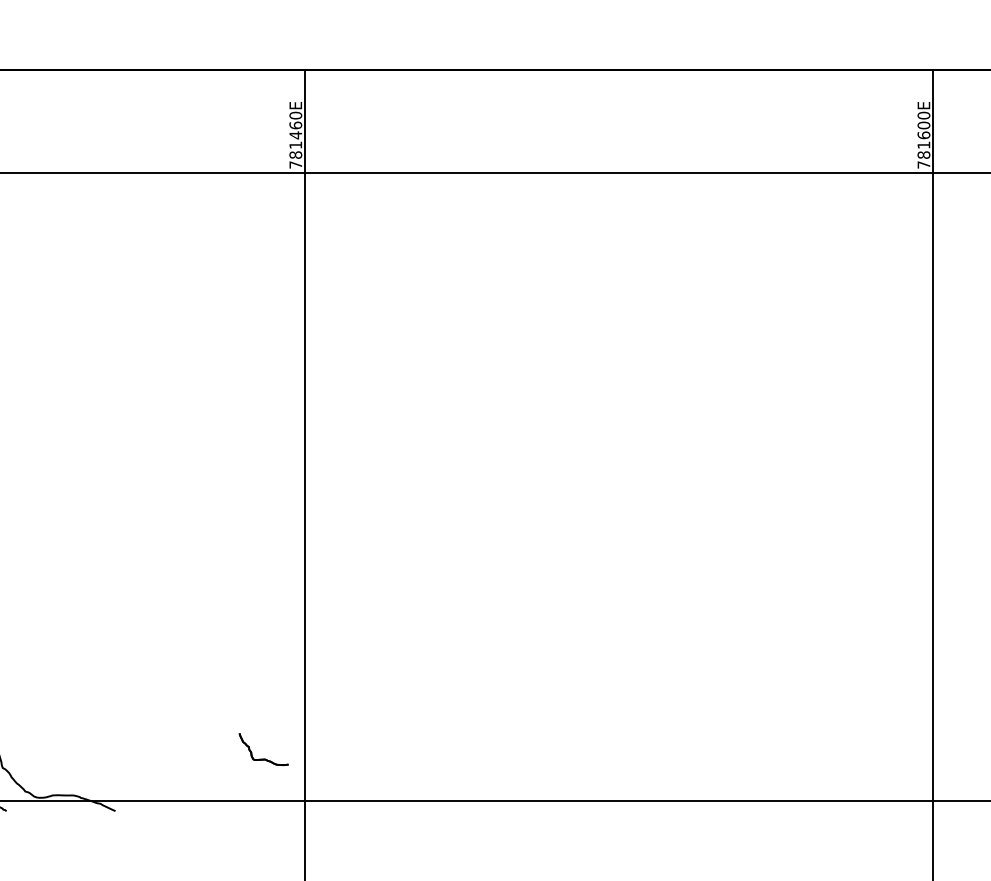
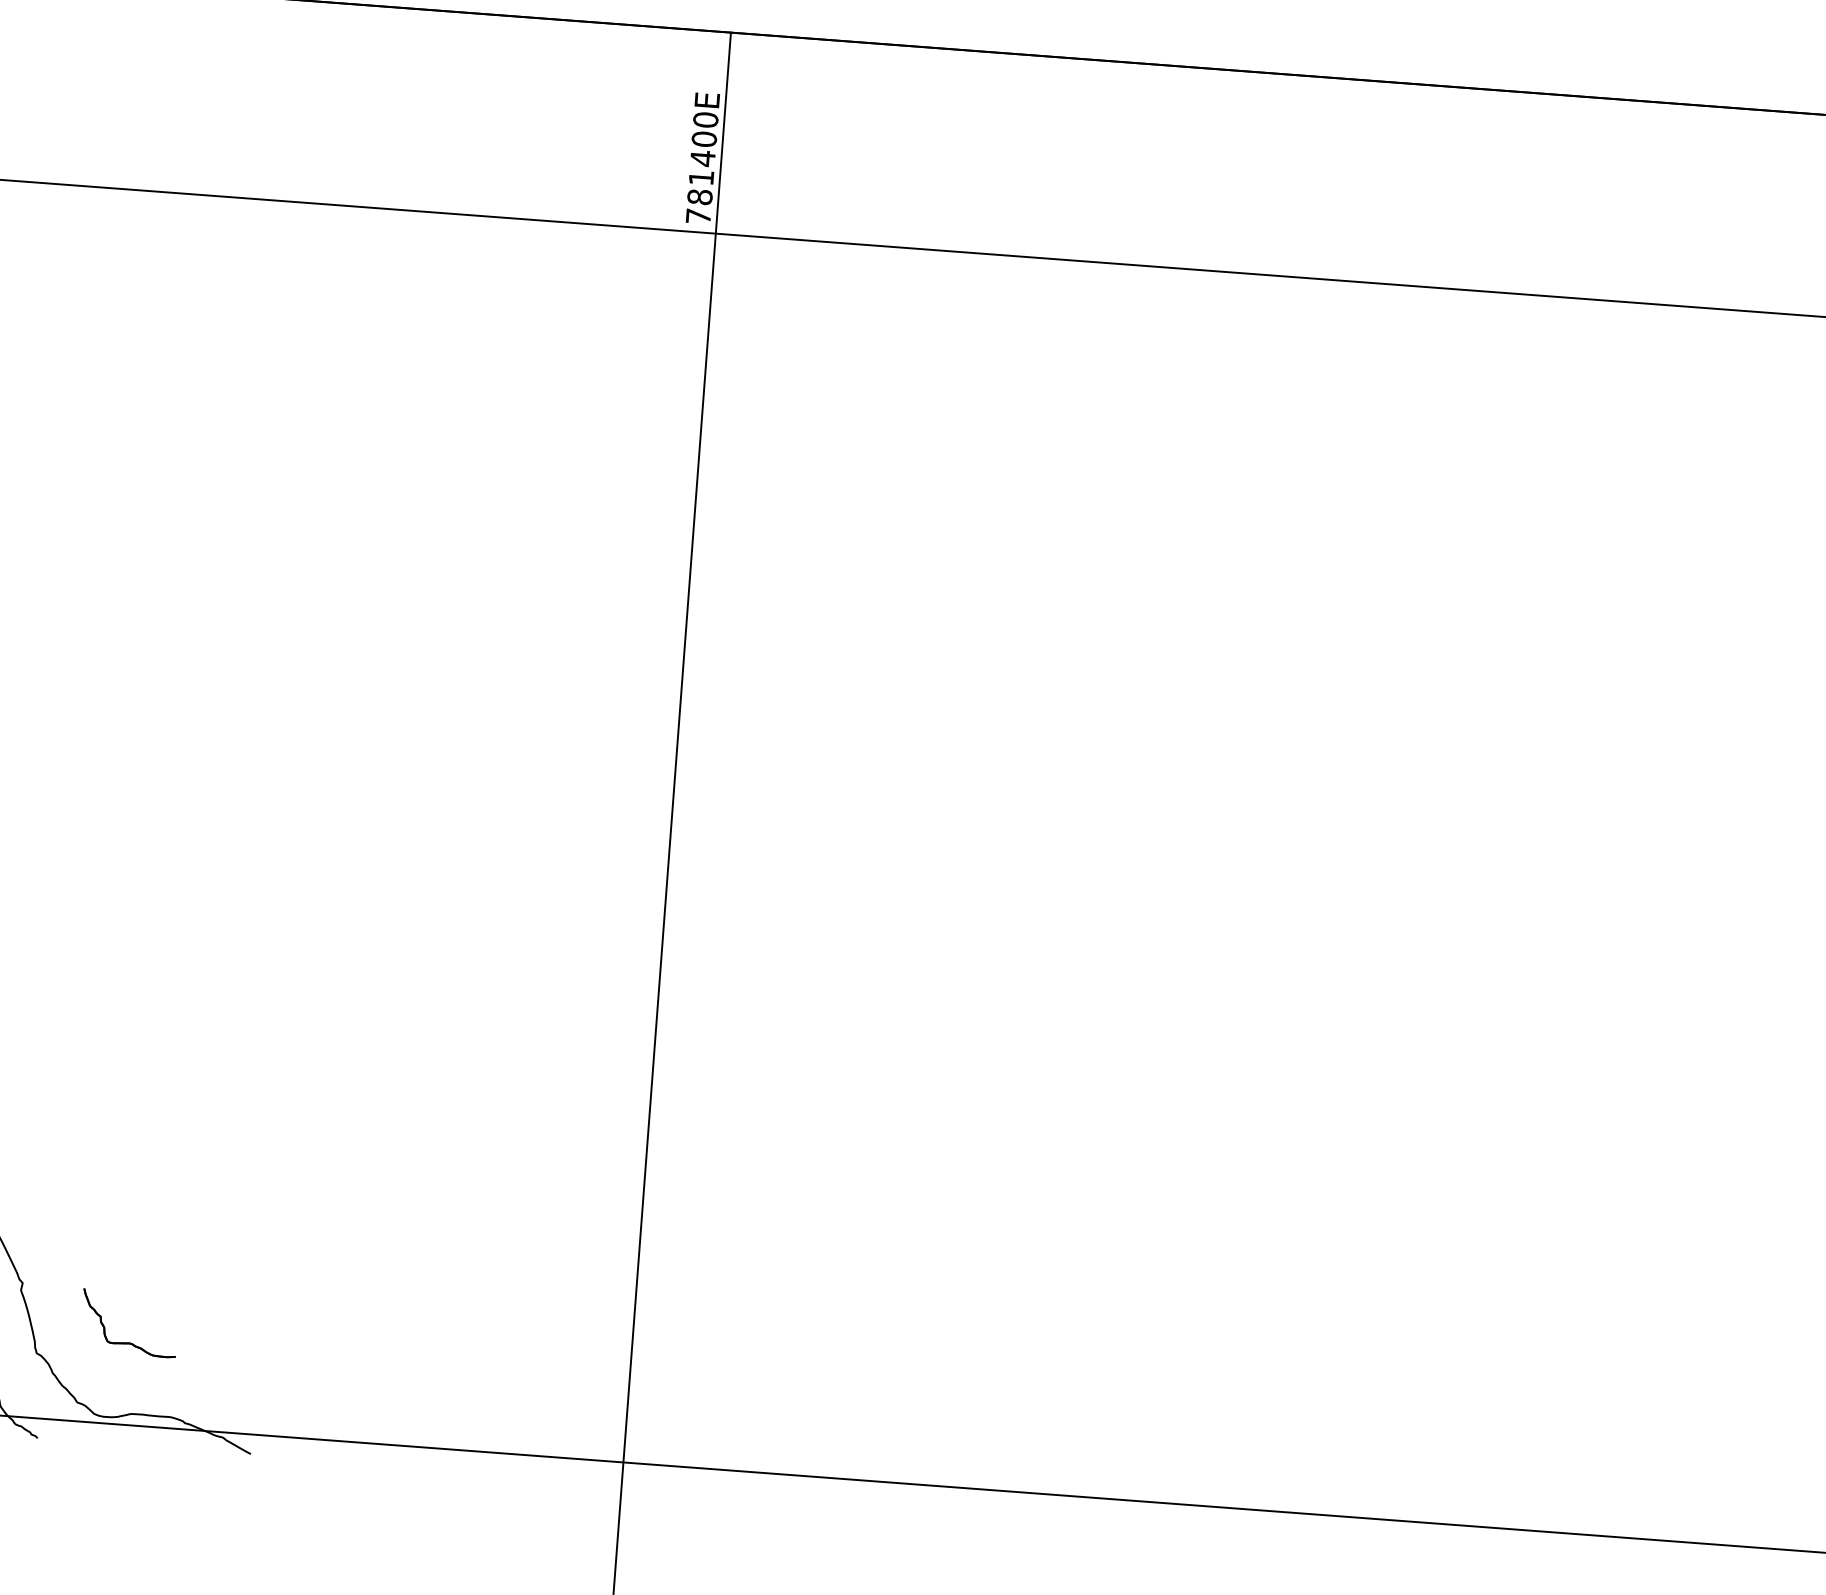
text: (295, 125) -> (703, 139), 781460E -> 781400E
part: (263, 758) -> (127, 1341), moved

